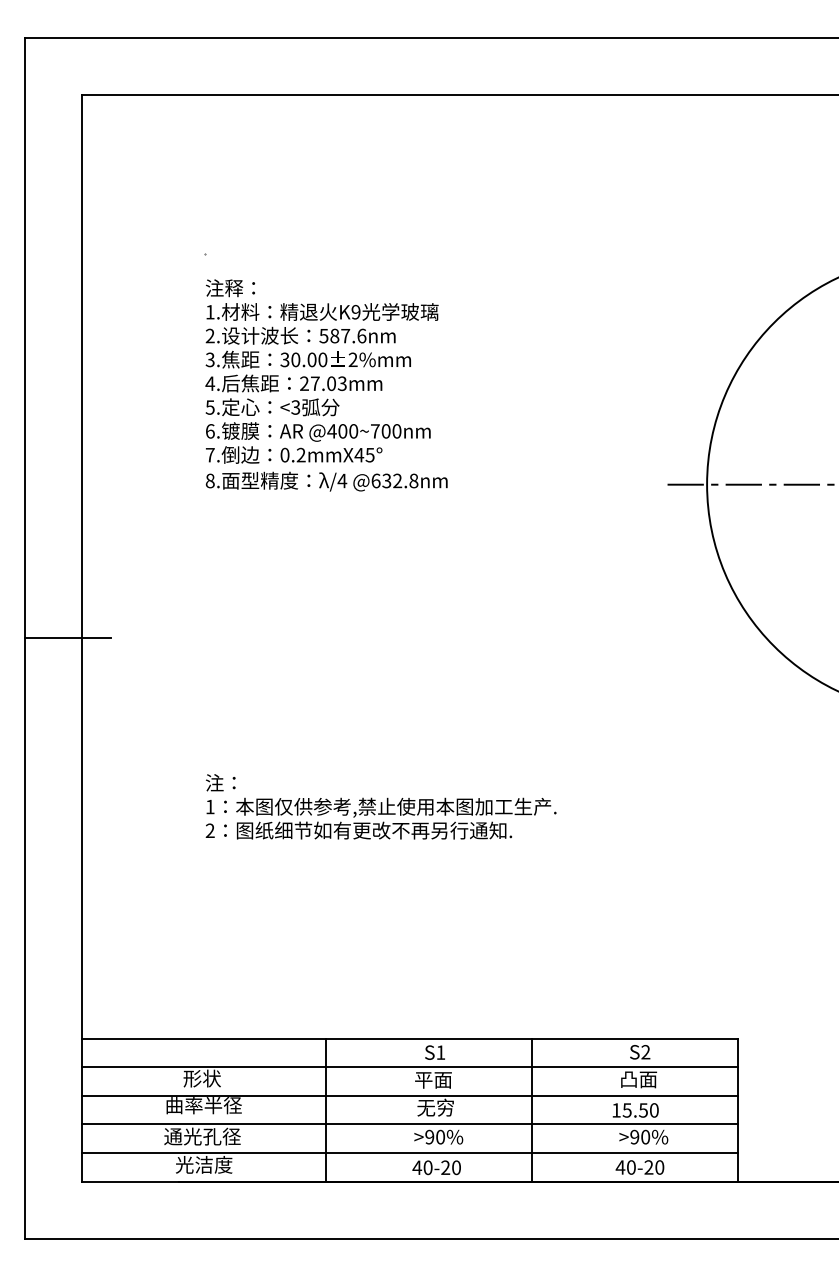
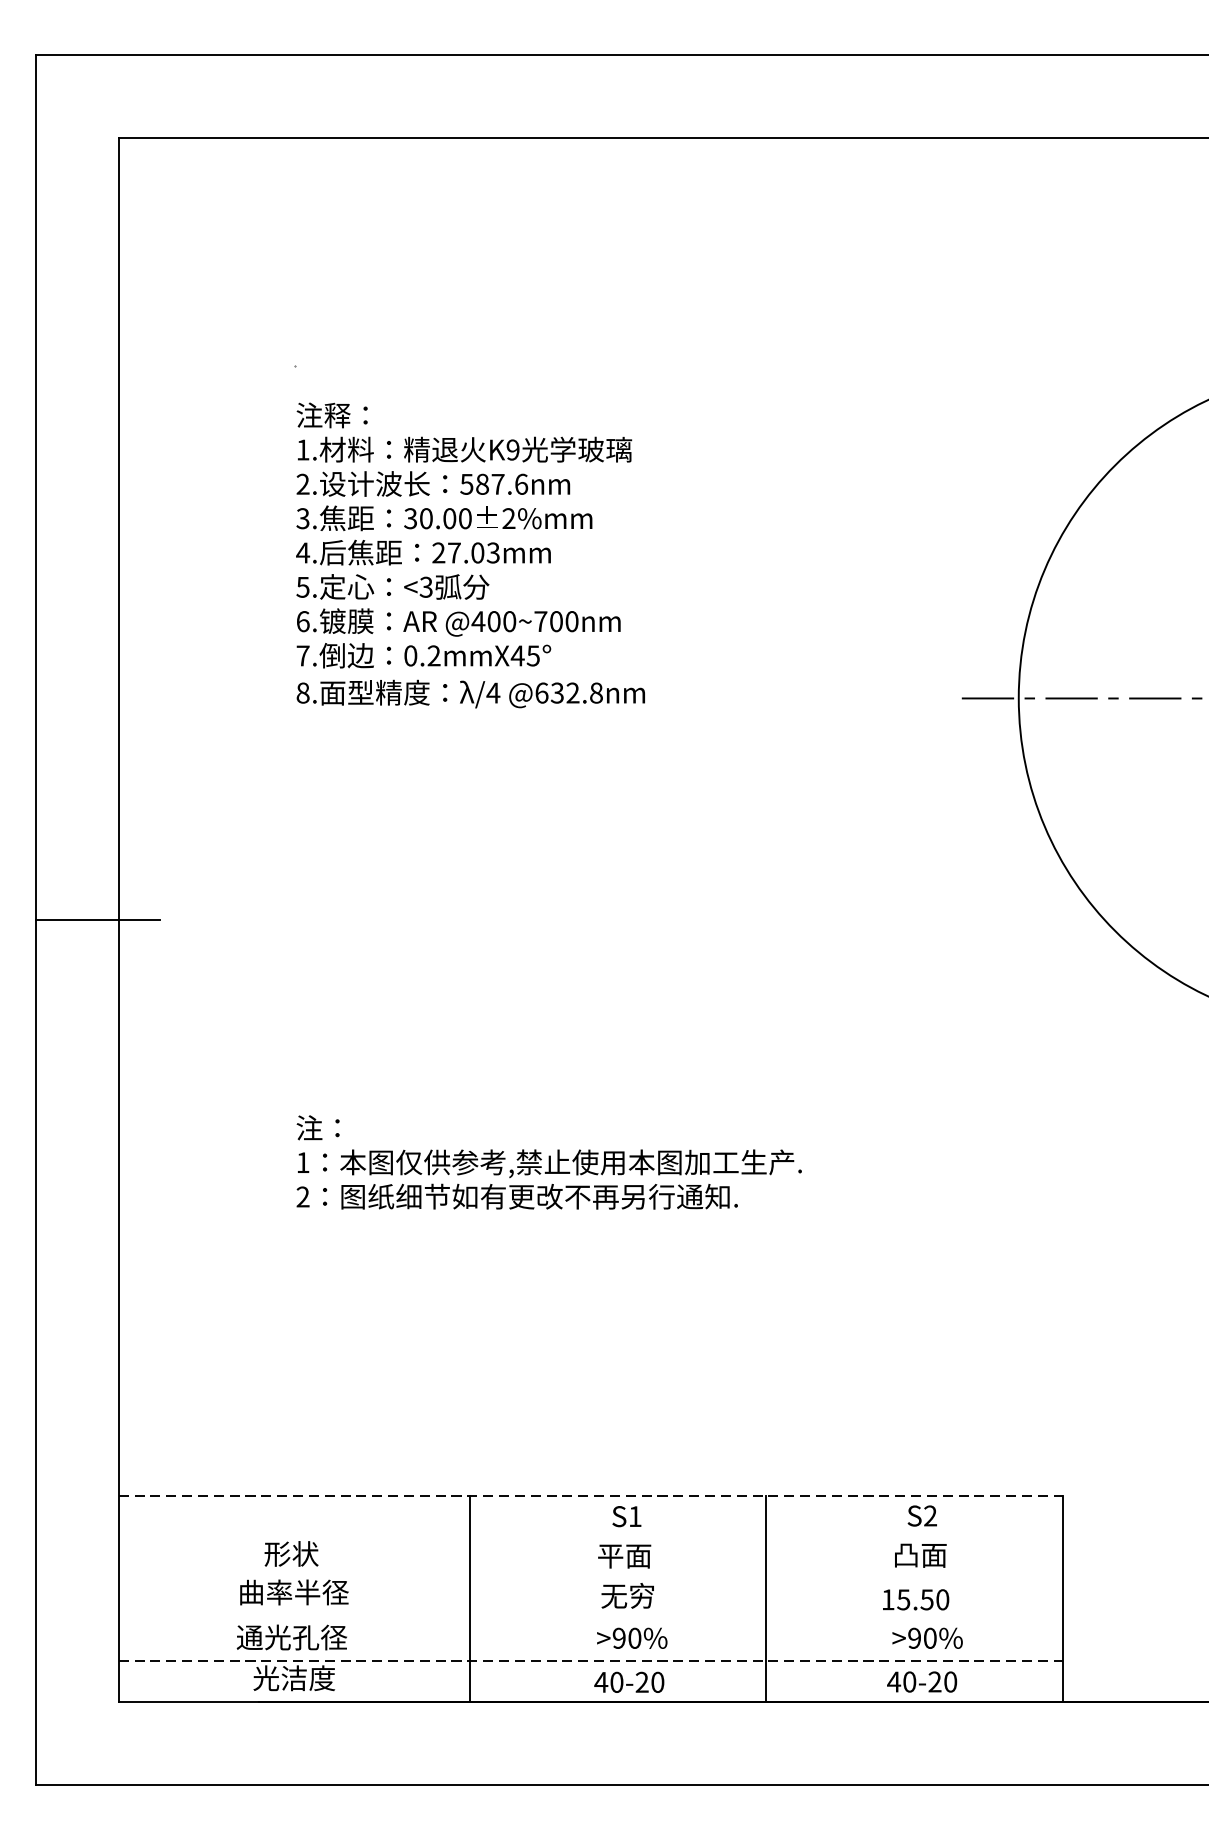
line: (409, 1038) -> (590, 1496), solid -> dashed
line: (409, 1067) -> (590, 1537), removed
line: (409, 1095) -> (590, 1578), removed
line: (409, 1124) -> (590, 1620), removed
line: (409, 1152) -> (590, 1660), solid -> dashed

